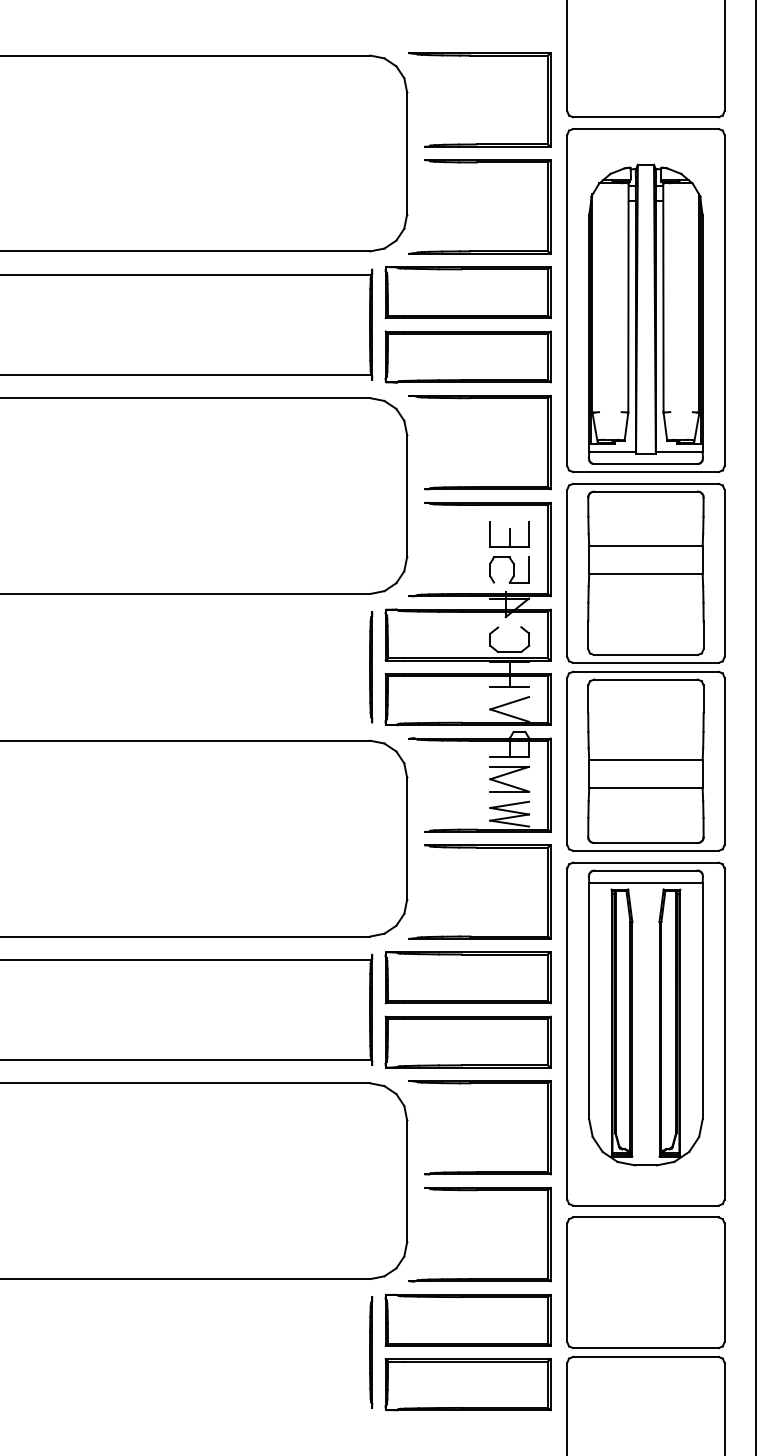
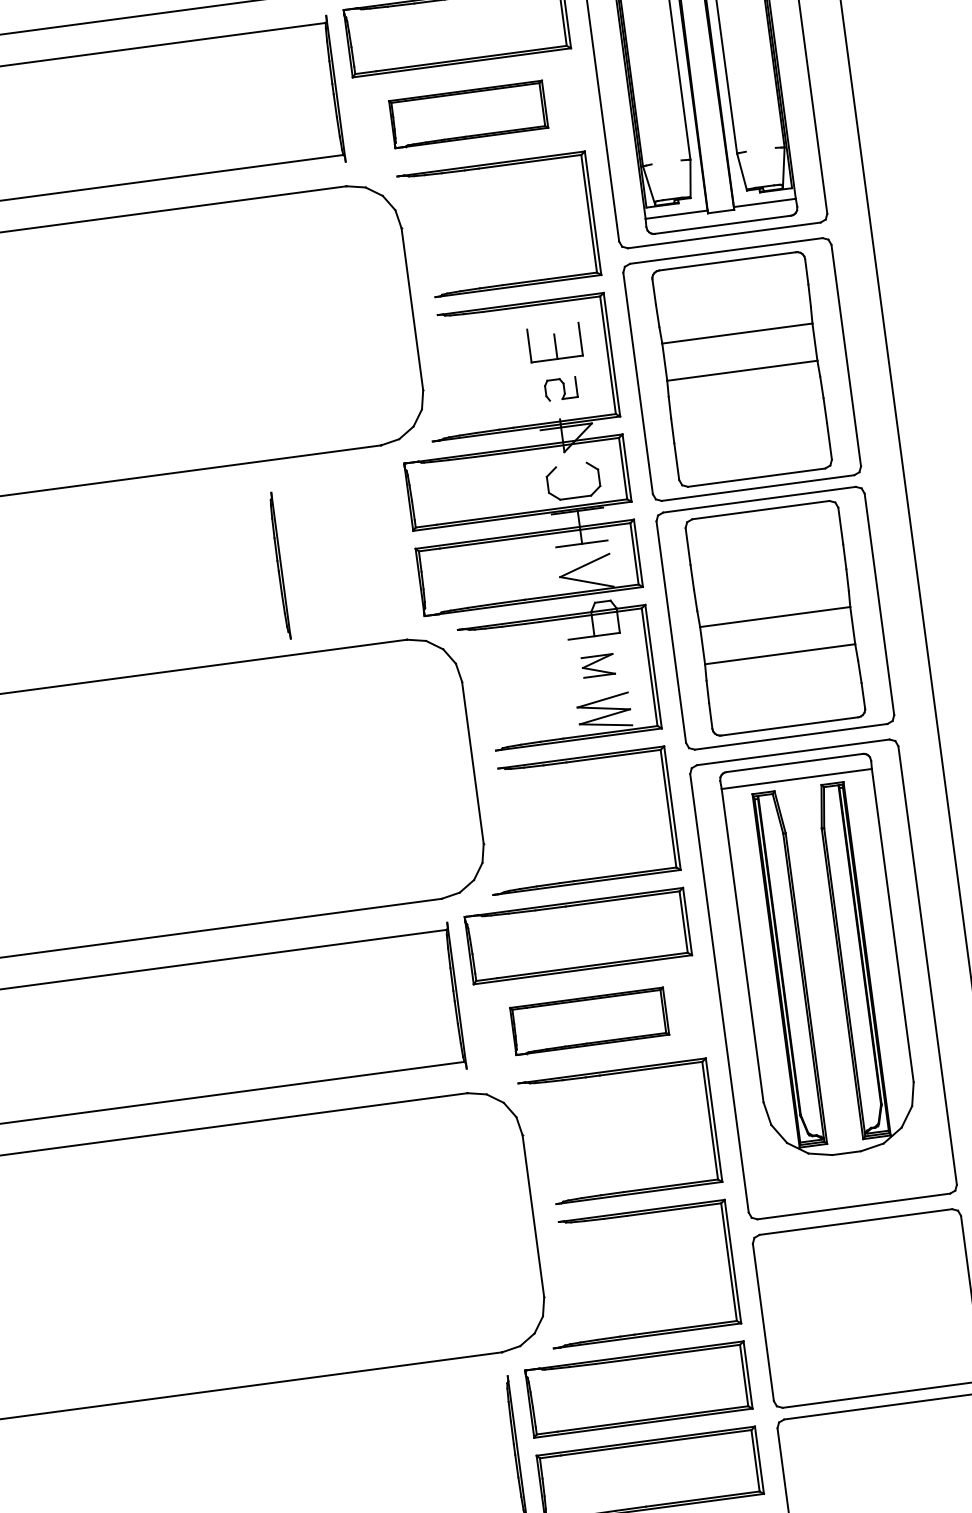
part: (467, 356) -> (467, 113), size x0.7
part: (509, 569) -> (560, 388), size x0.6
line: (371, 667) -> (280, 566), moved
part: (509, 778) -> (597, 665), size x0.6
part: (467, 1041) -> (588, 1020), size x0.7

